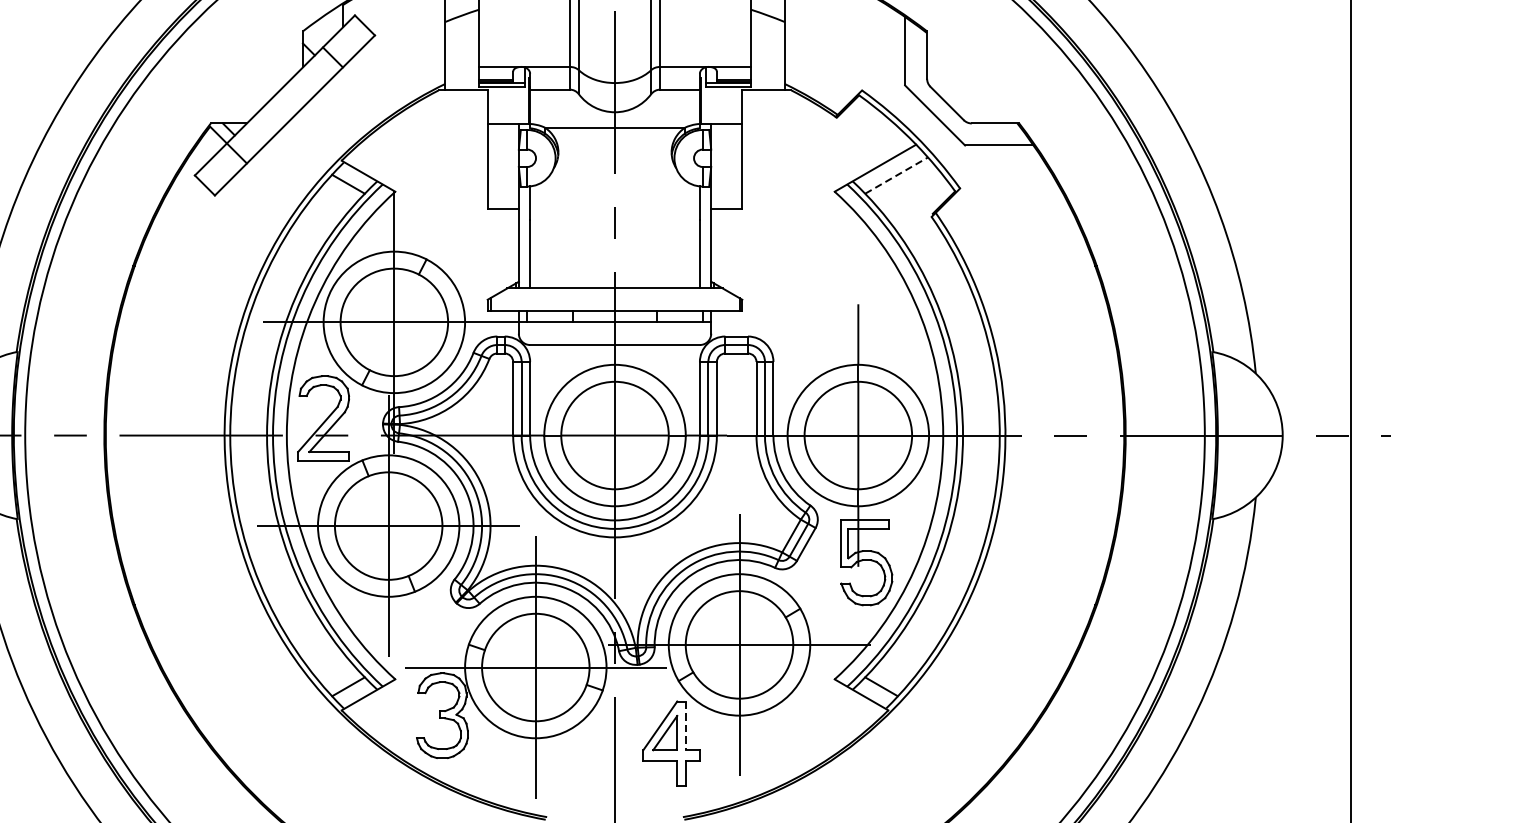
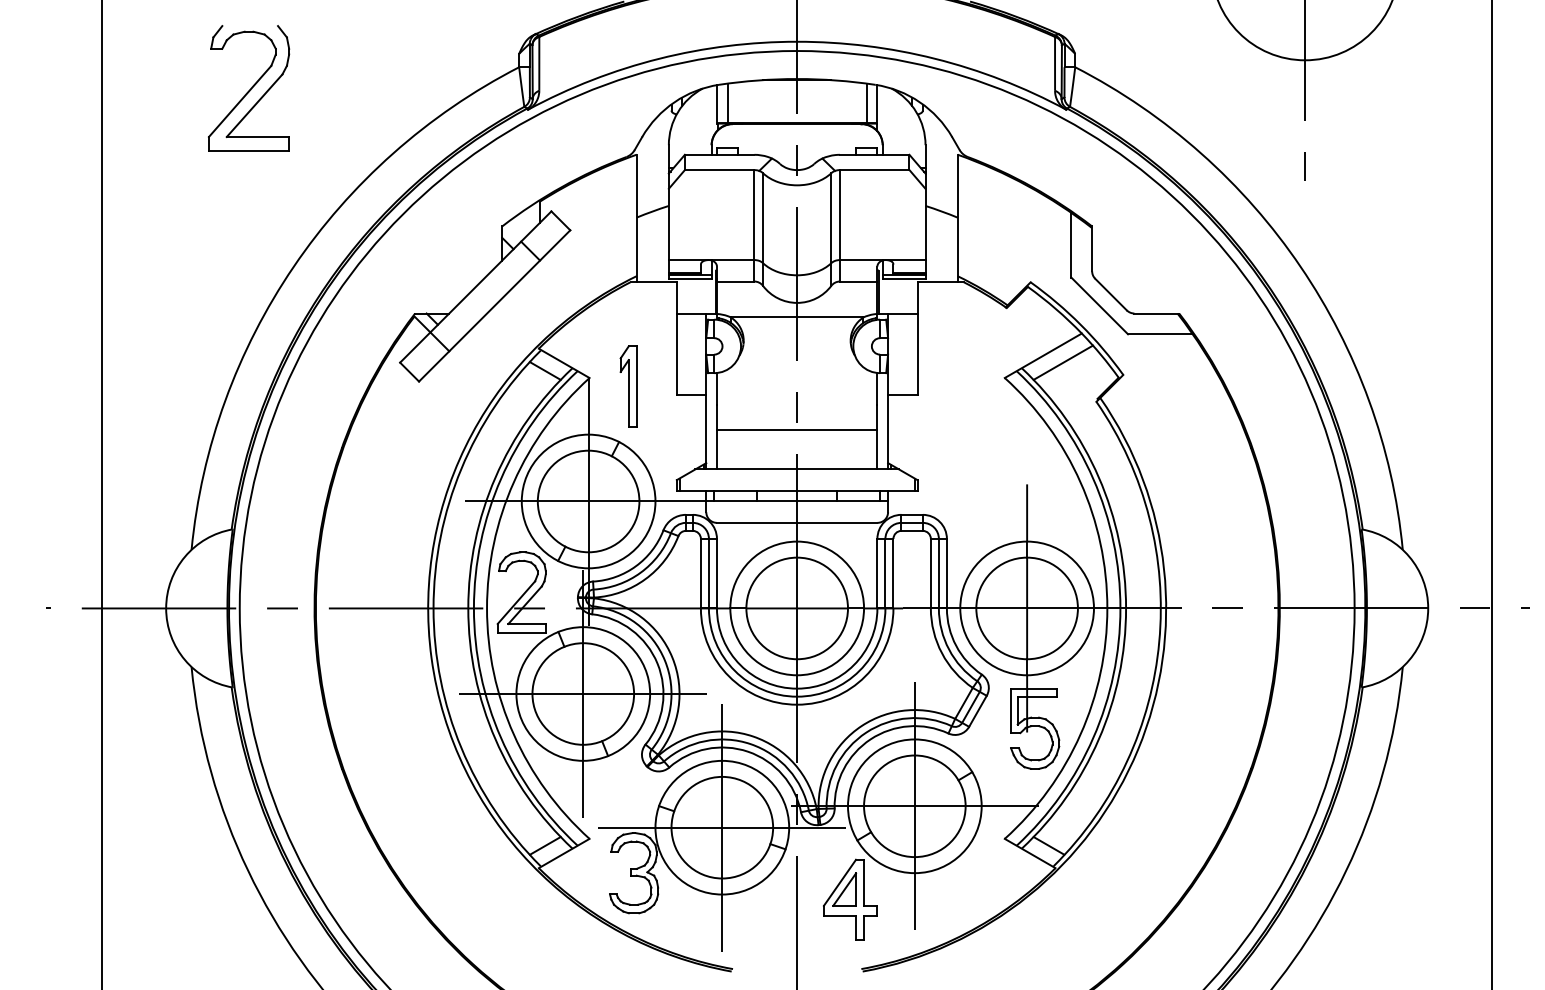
line: (896, 175) -> (1063, 362), dashed -> solid
part: (436, 200) -> (628, 386), added
line: (614, 246) -> (796, 429), added
line: (686, 726) -> (864, 883), dashed -> solid

